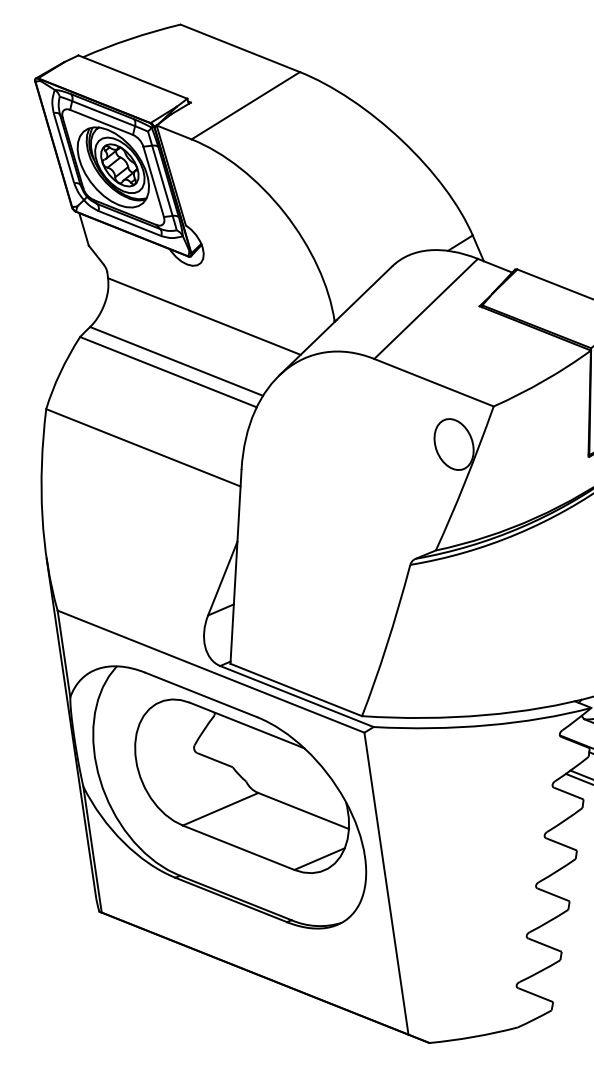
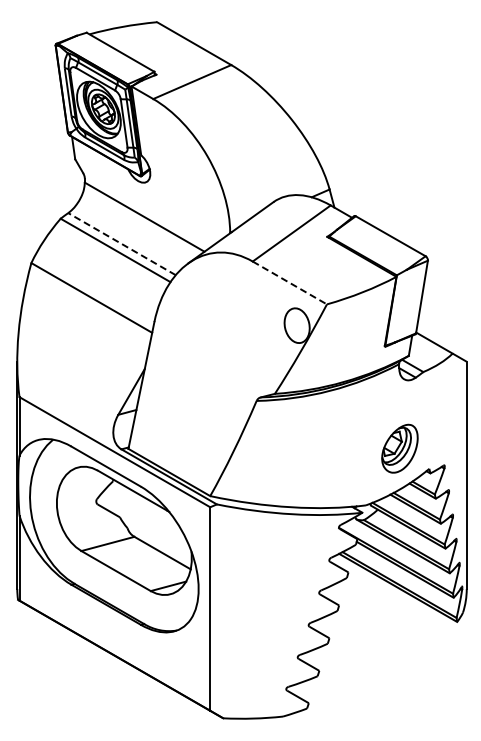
line: (175, 360) -> (121, 243), solid -> dashed
line: (433, 382) -> (289, 282), solid -> dashed

